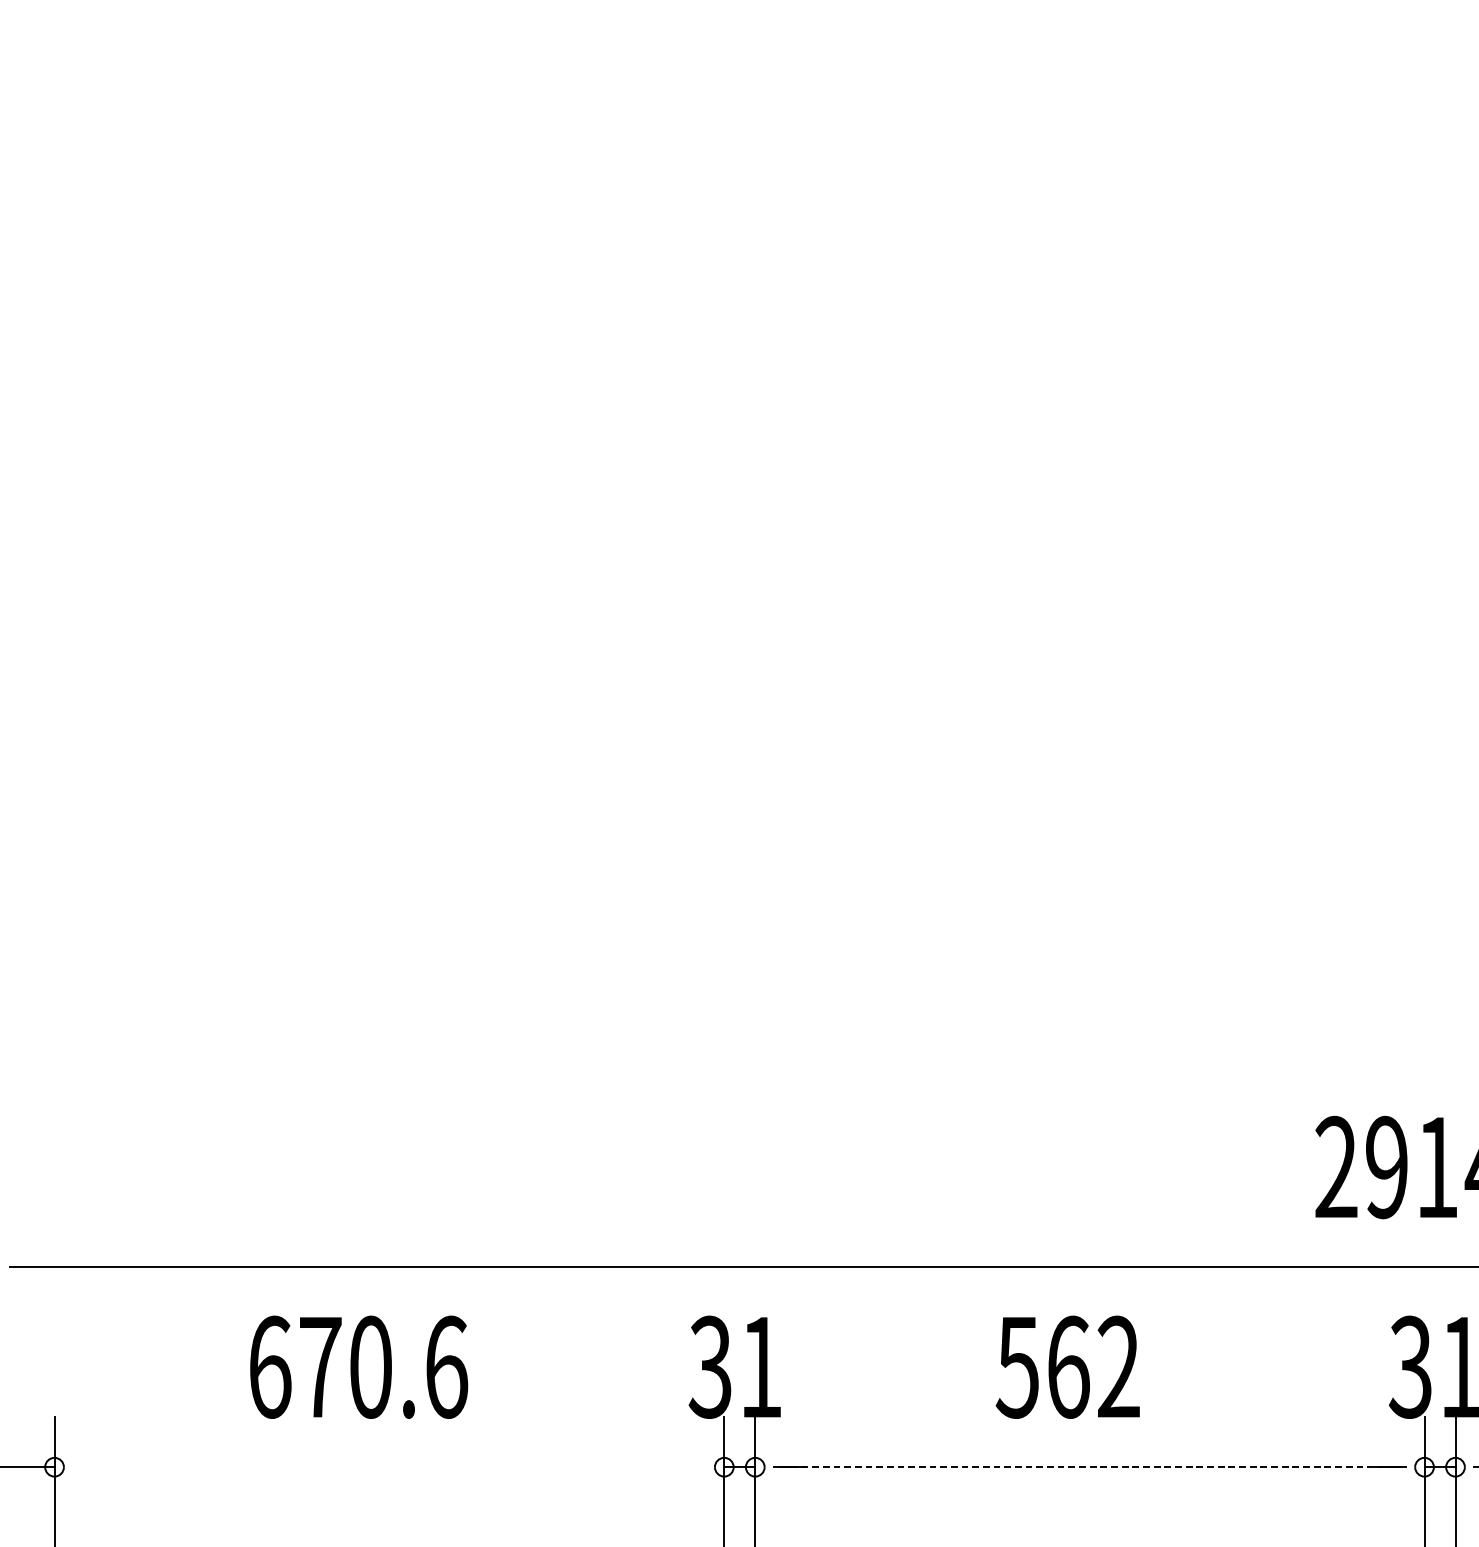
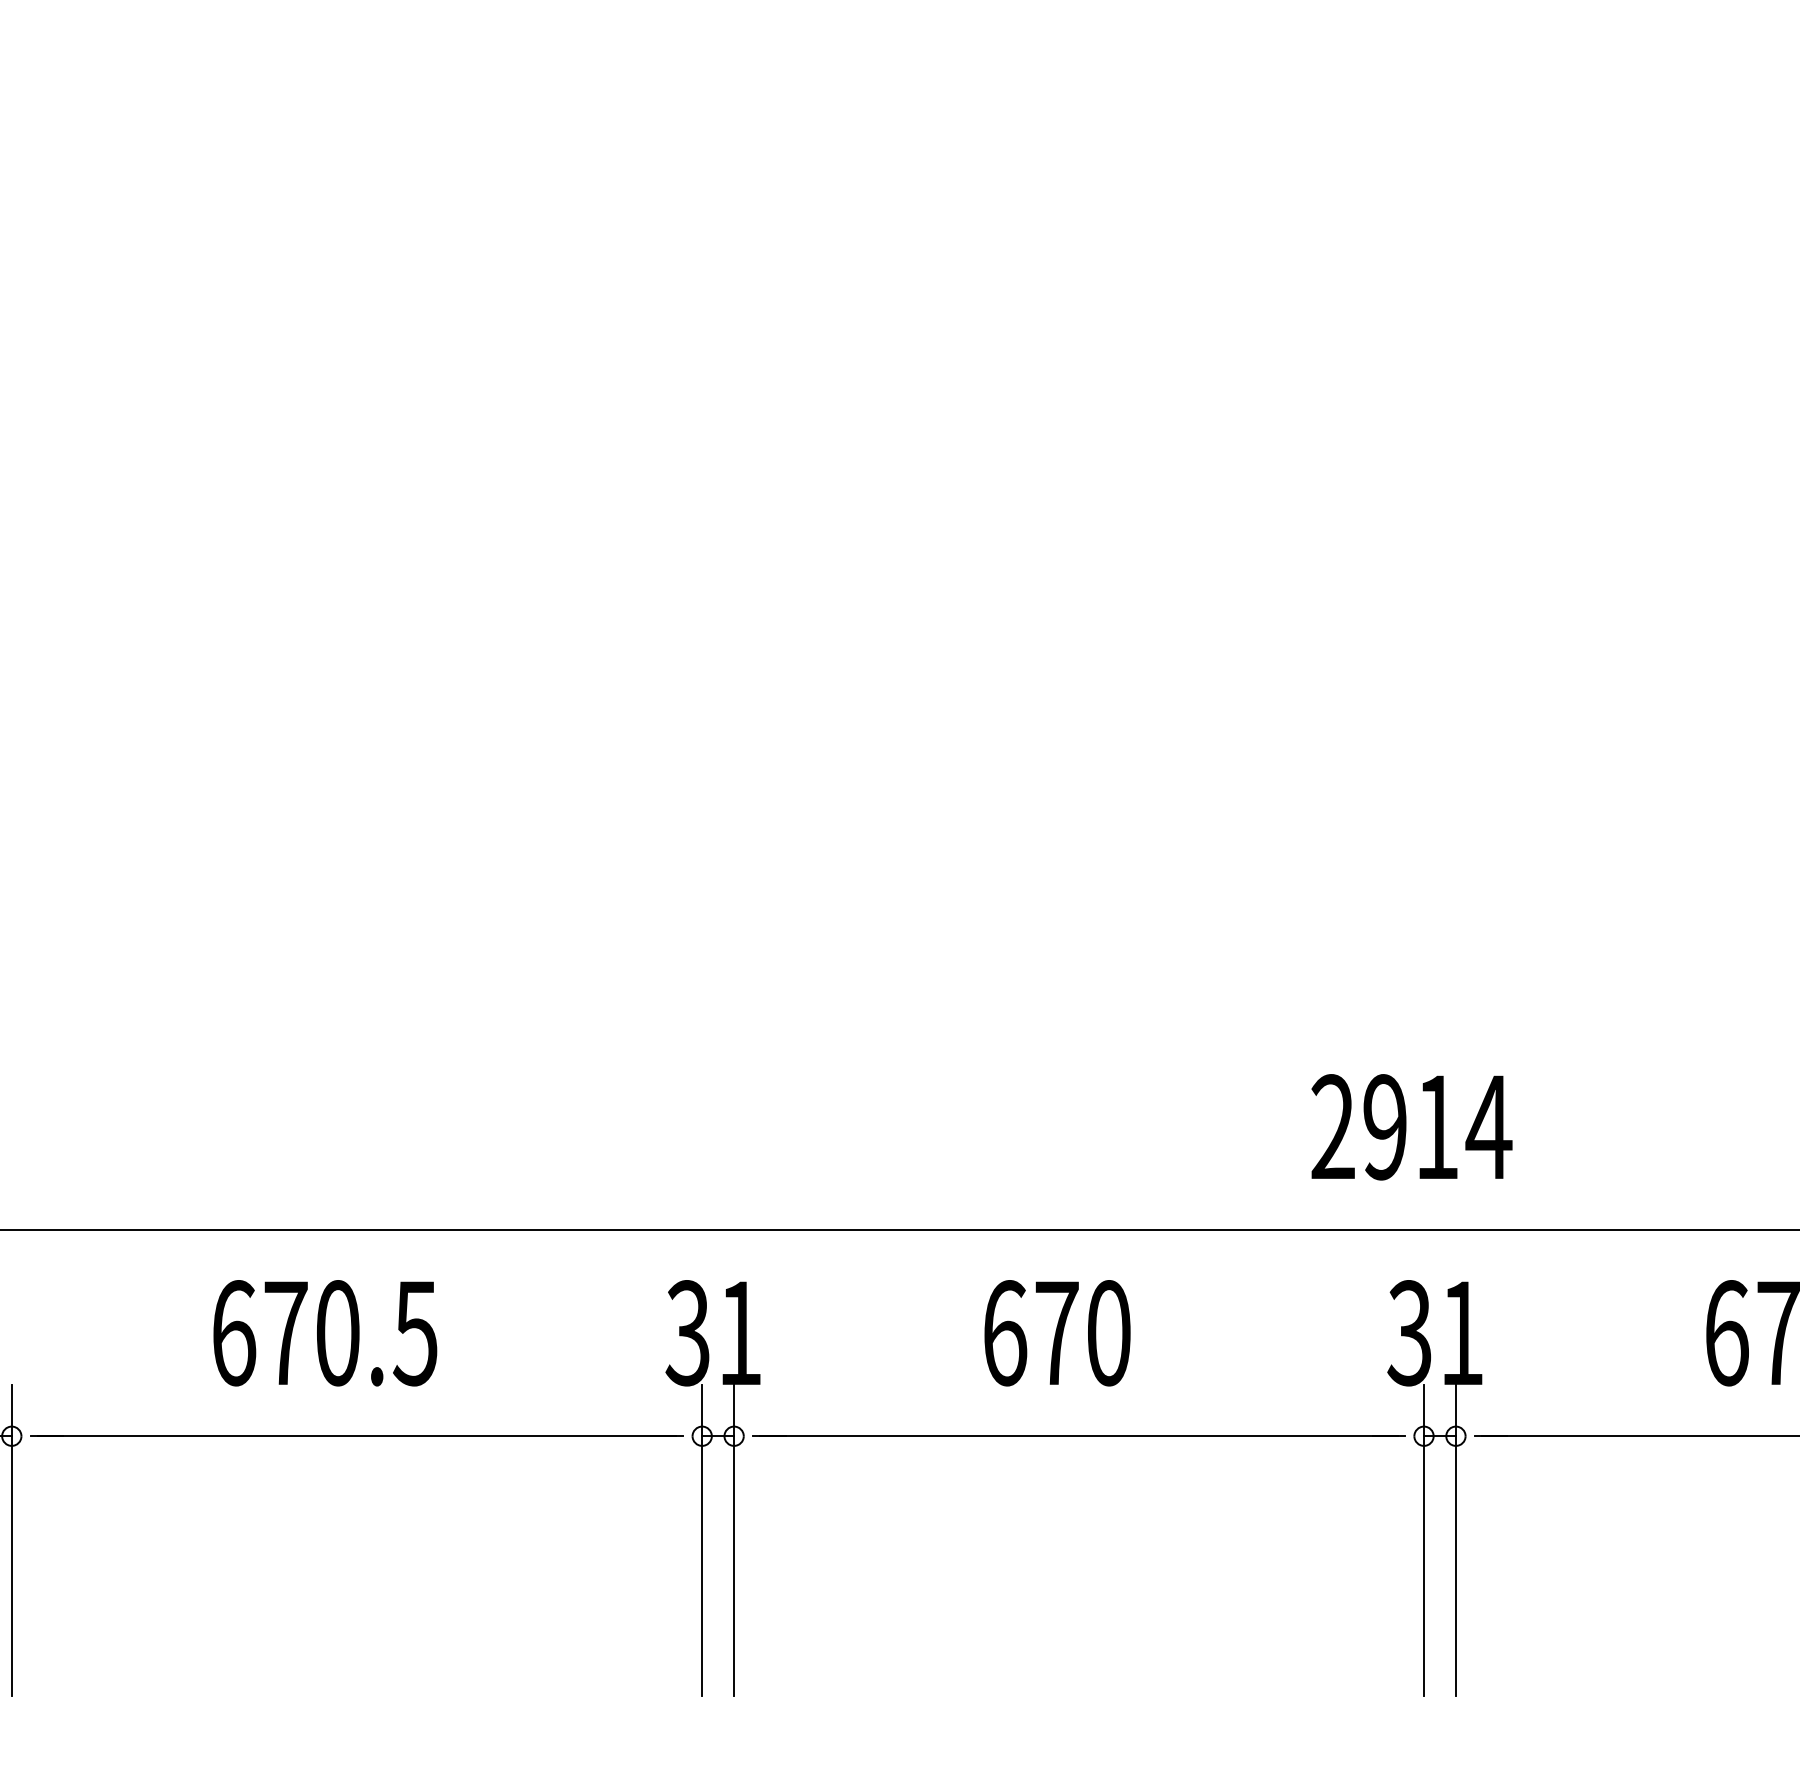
text: (446, 1367) -> (415, 1333), 670.6 -> 670.5
text: (1068, 1367) -> (1056, 1333), 562 -> 670
line: (388, 1466) -> (356, 1435), added
line: (1090, 1467) -> (1079, 1436), dashed -> solid

